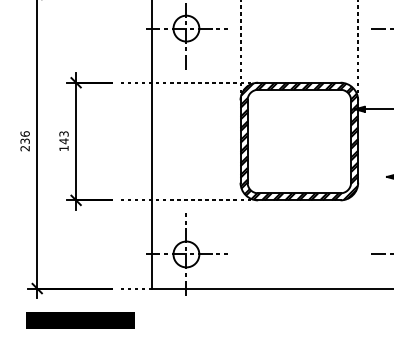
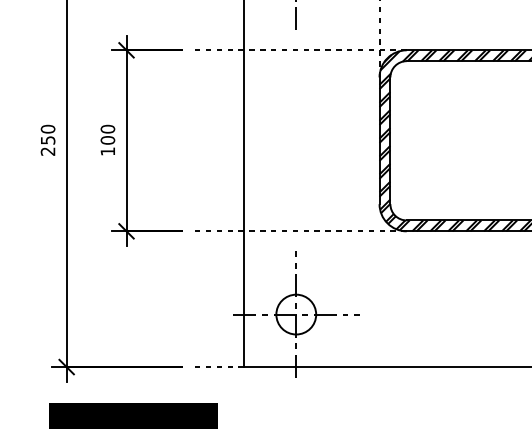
text: (24, 137) -> (47, 134), 236 -> 250
text: (63, 137) -> (107, 134), 143 -> 100

